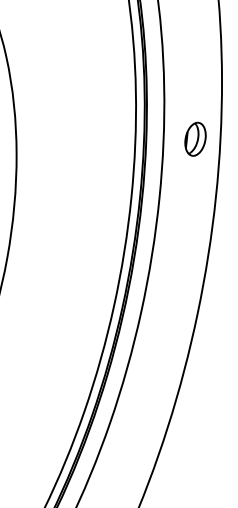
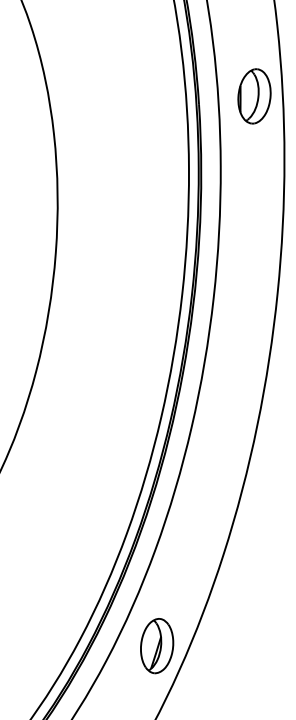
part: (195, 139) -> (254, 96), size x1.43

